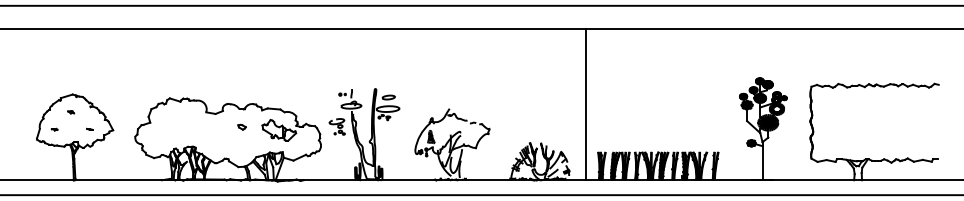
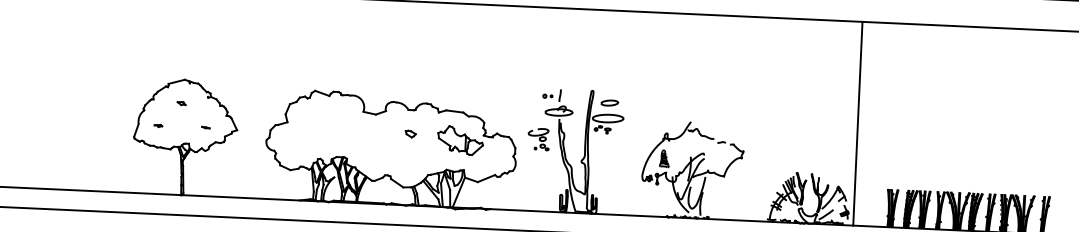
line: (585, 104) -> (857, 123), moved

